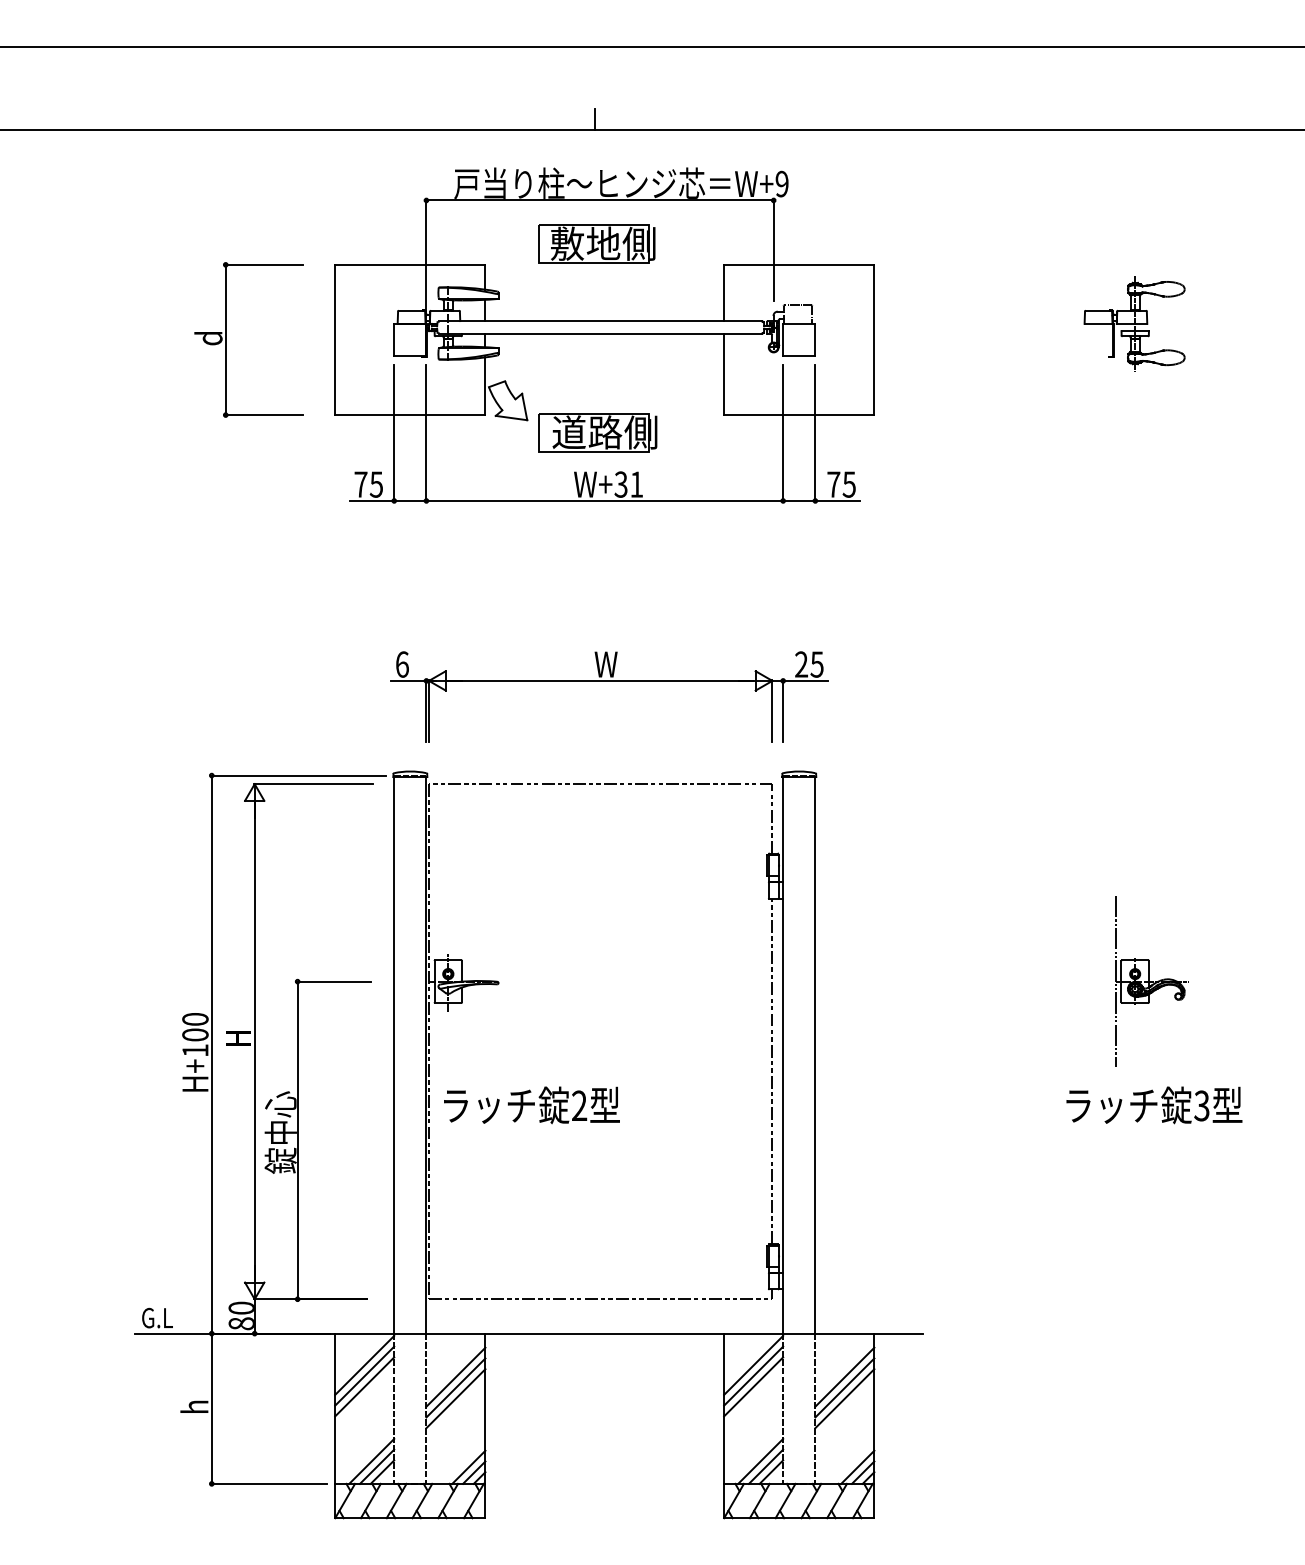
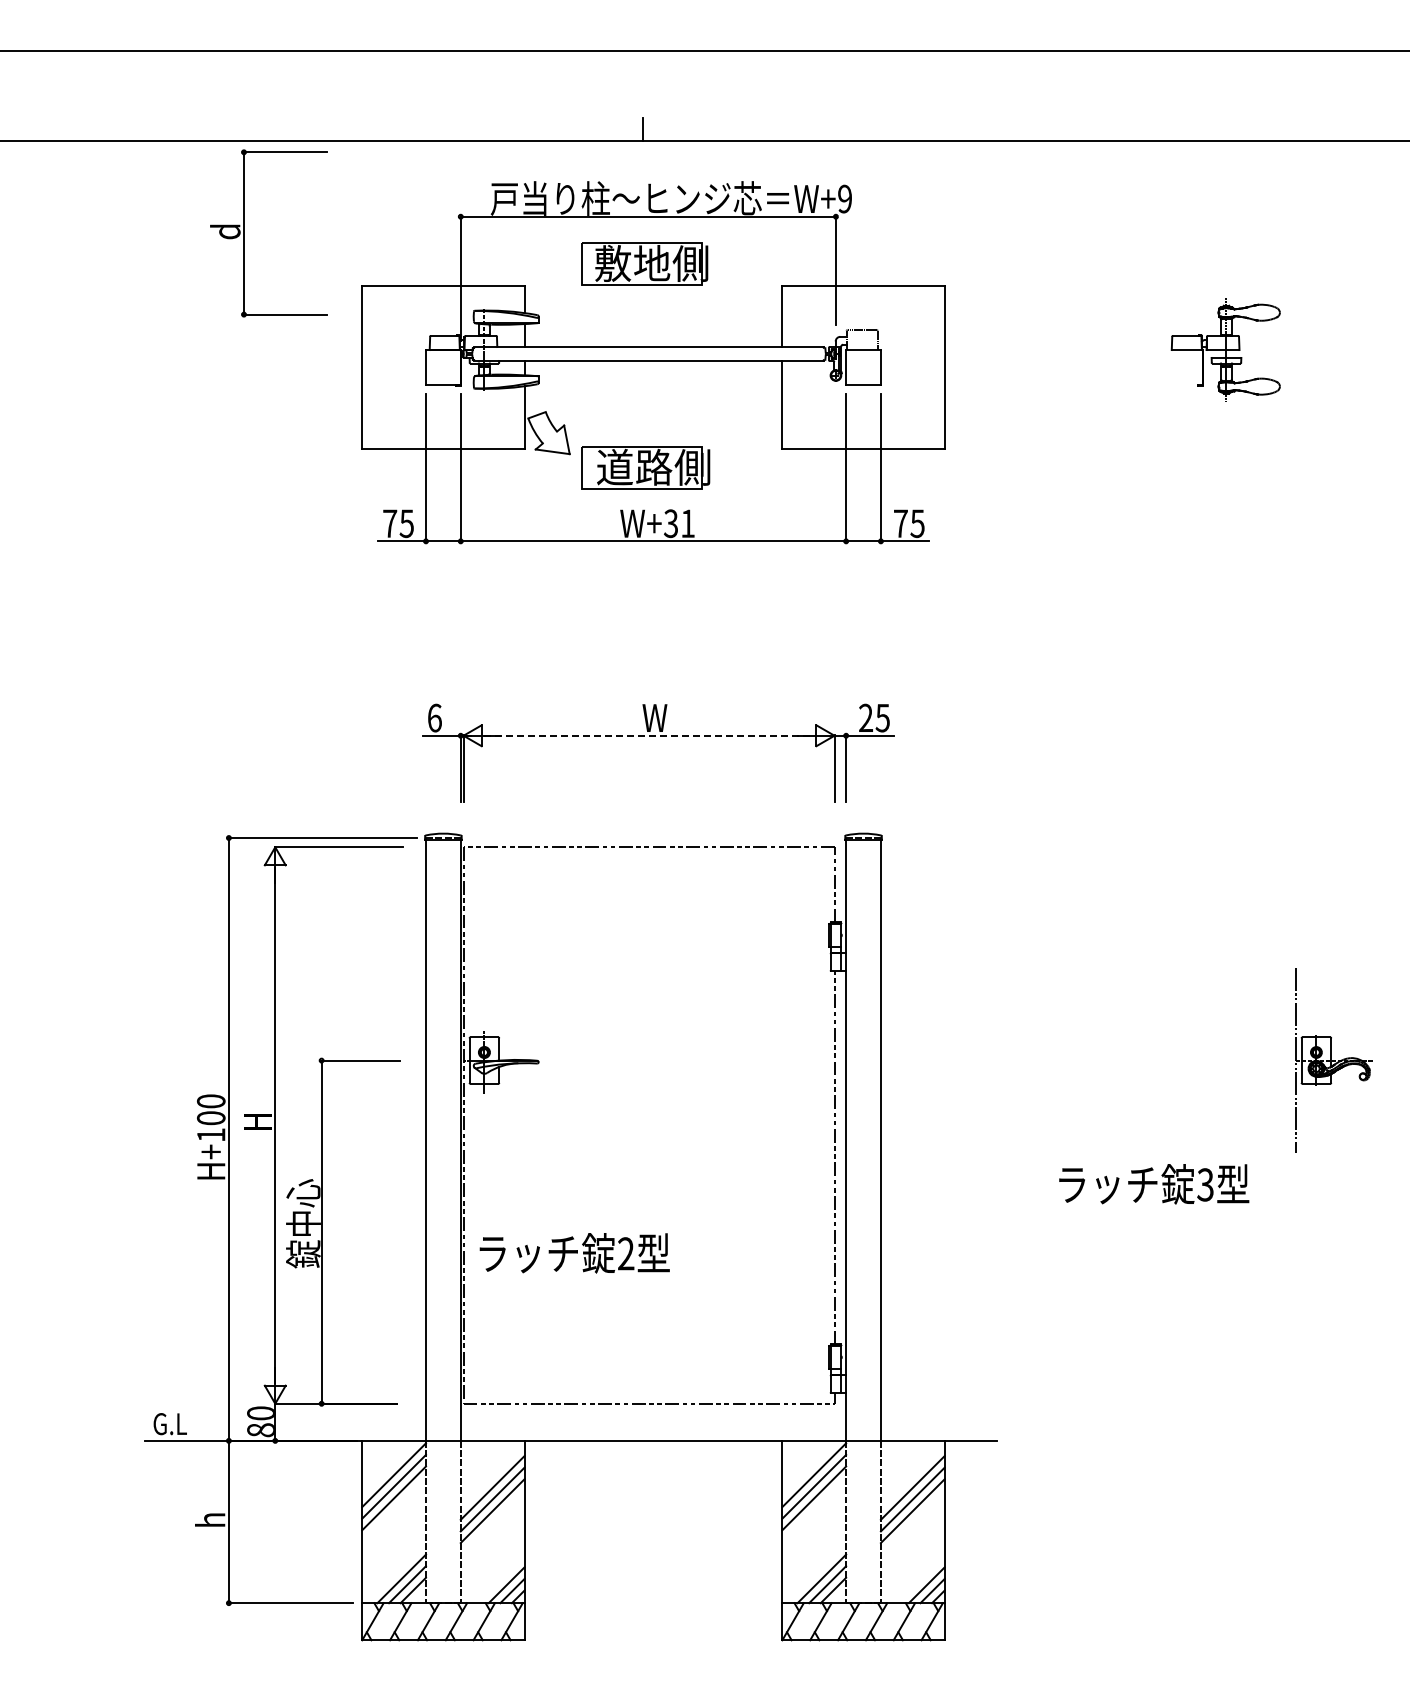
part: (226, 340) -> (244, 233), moved
line: (601, 680) -> (649, 735), solid -> dashed
part: (1150, 981) -> (1333, 1060), moved
text: (531, 1105) -> (574, 1253), moved
text: (1154, 1105) -> (1154, 1184), moved

